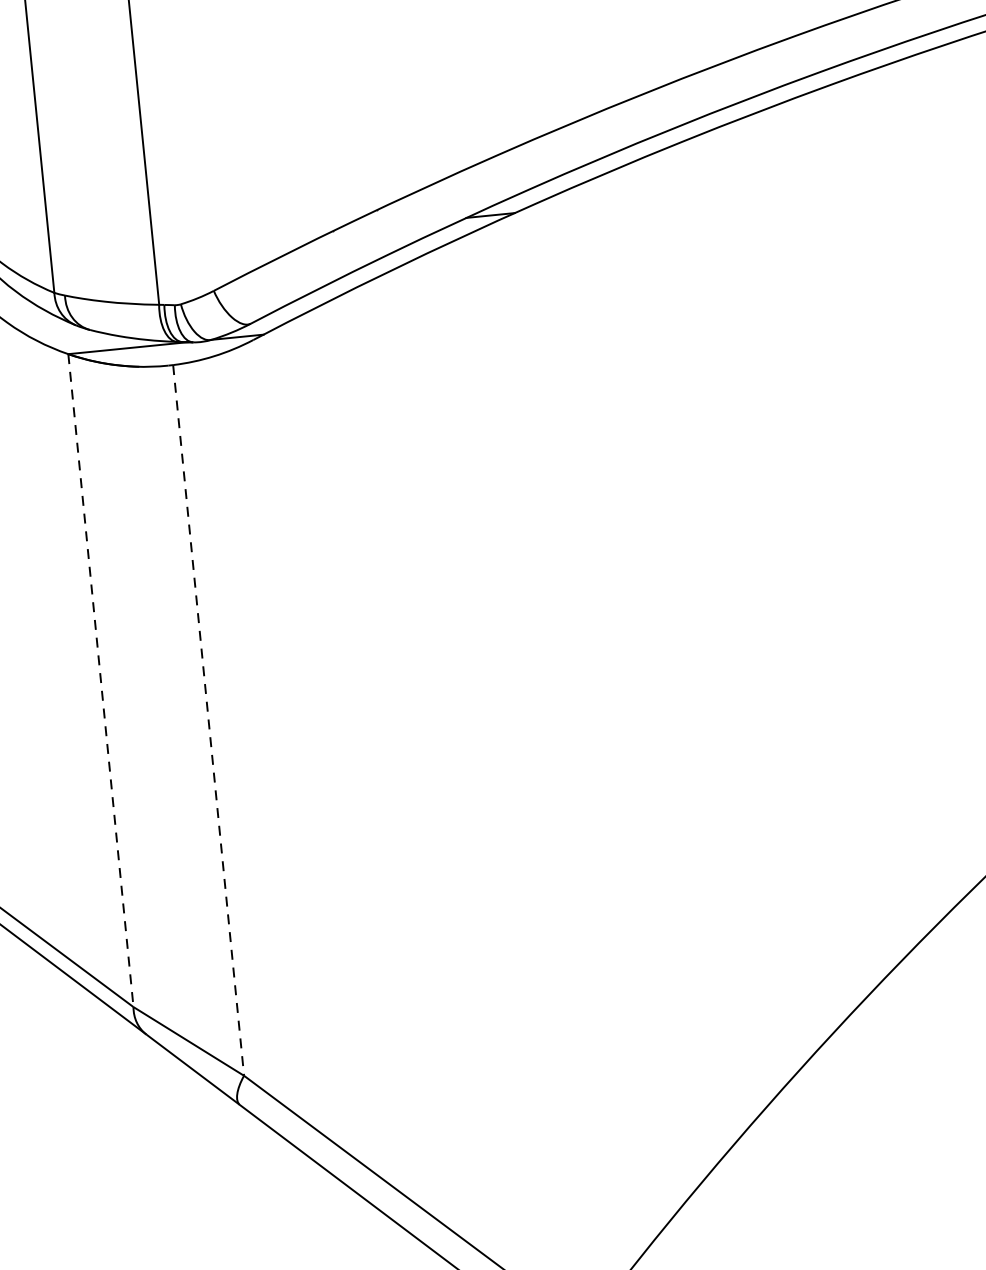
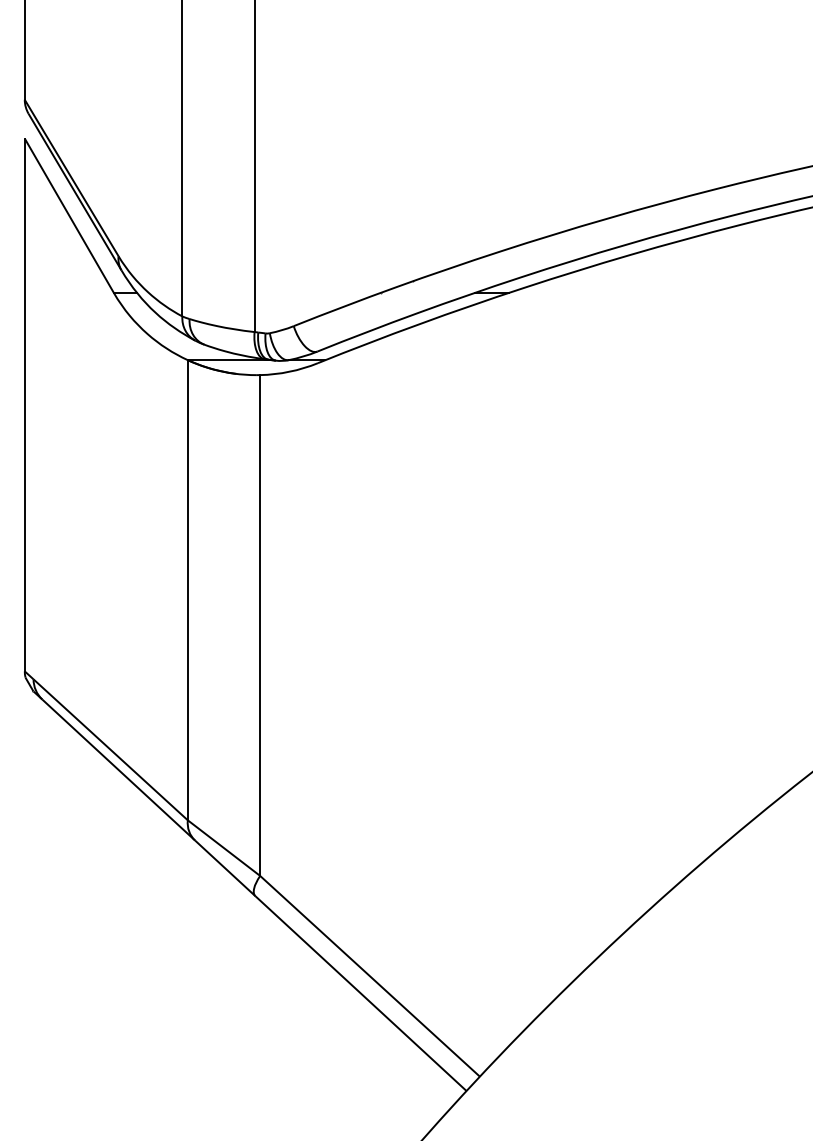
line: (100, 681) -> (187, 590), dashed -> solid
line: (209, 721) -> (260, 626), dashed -> solid

